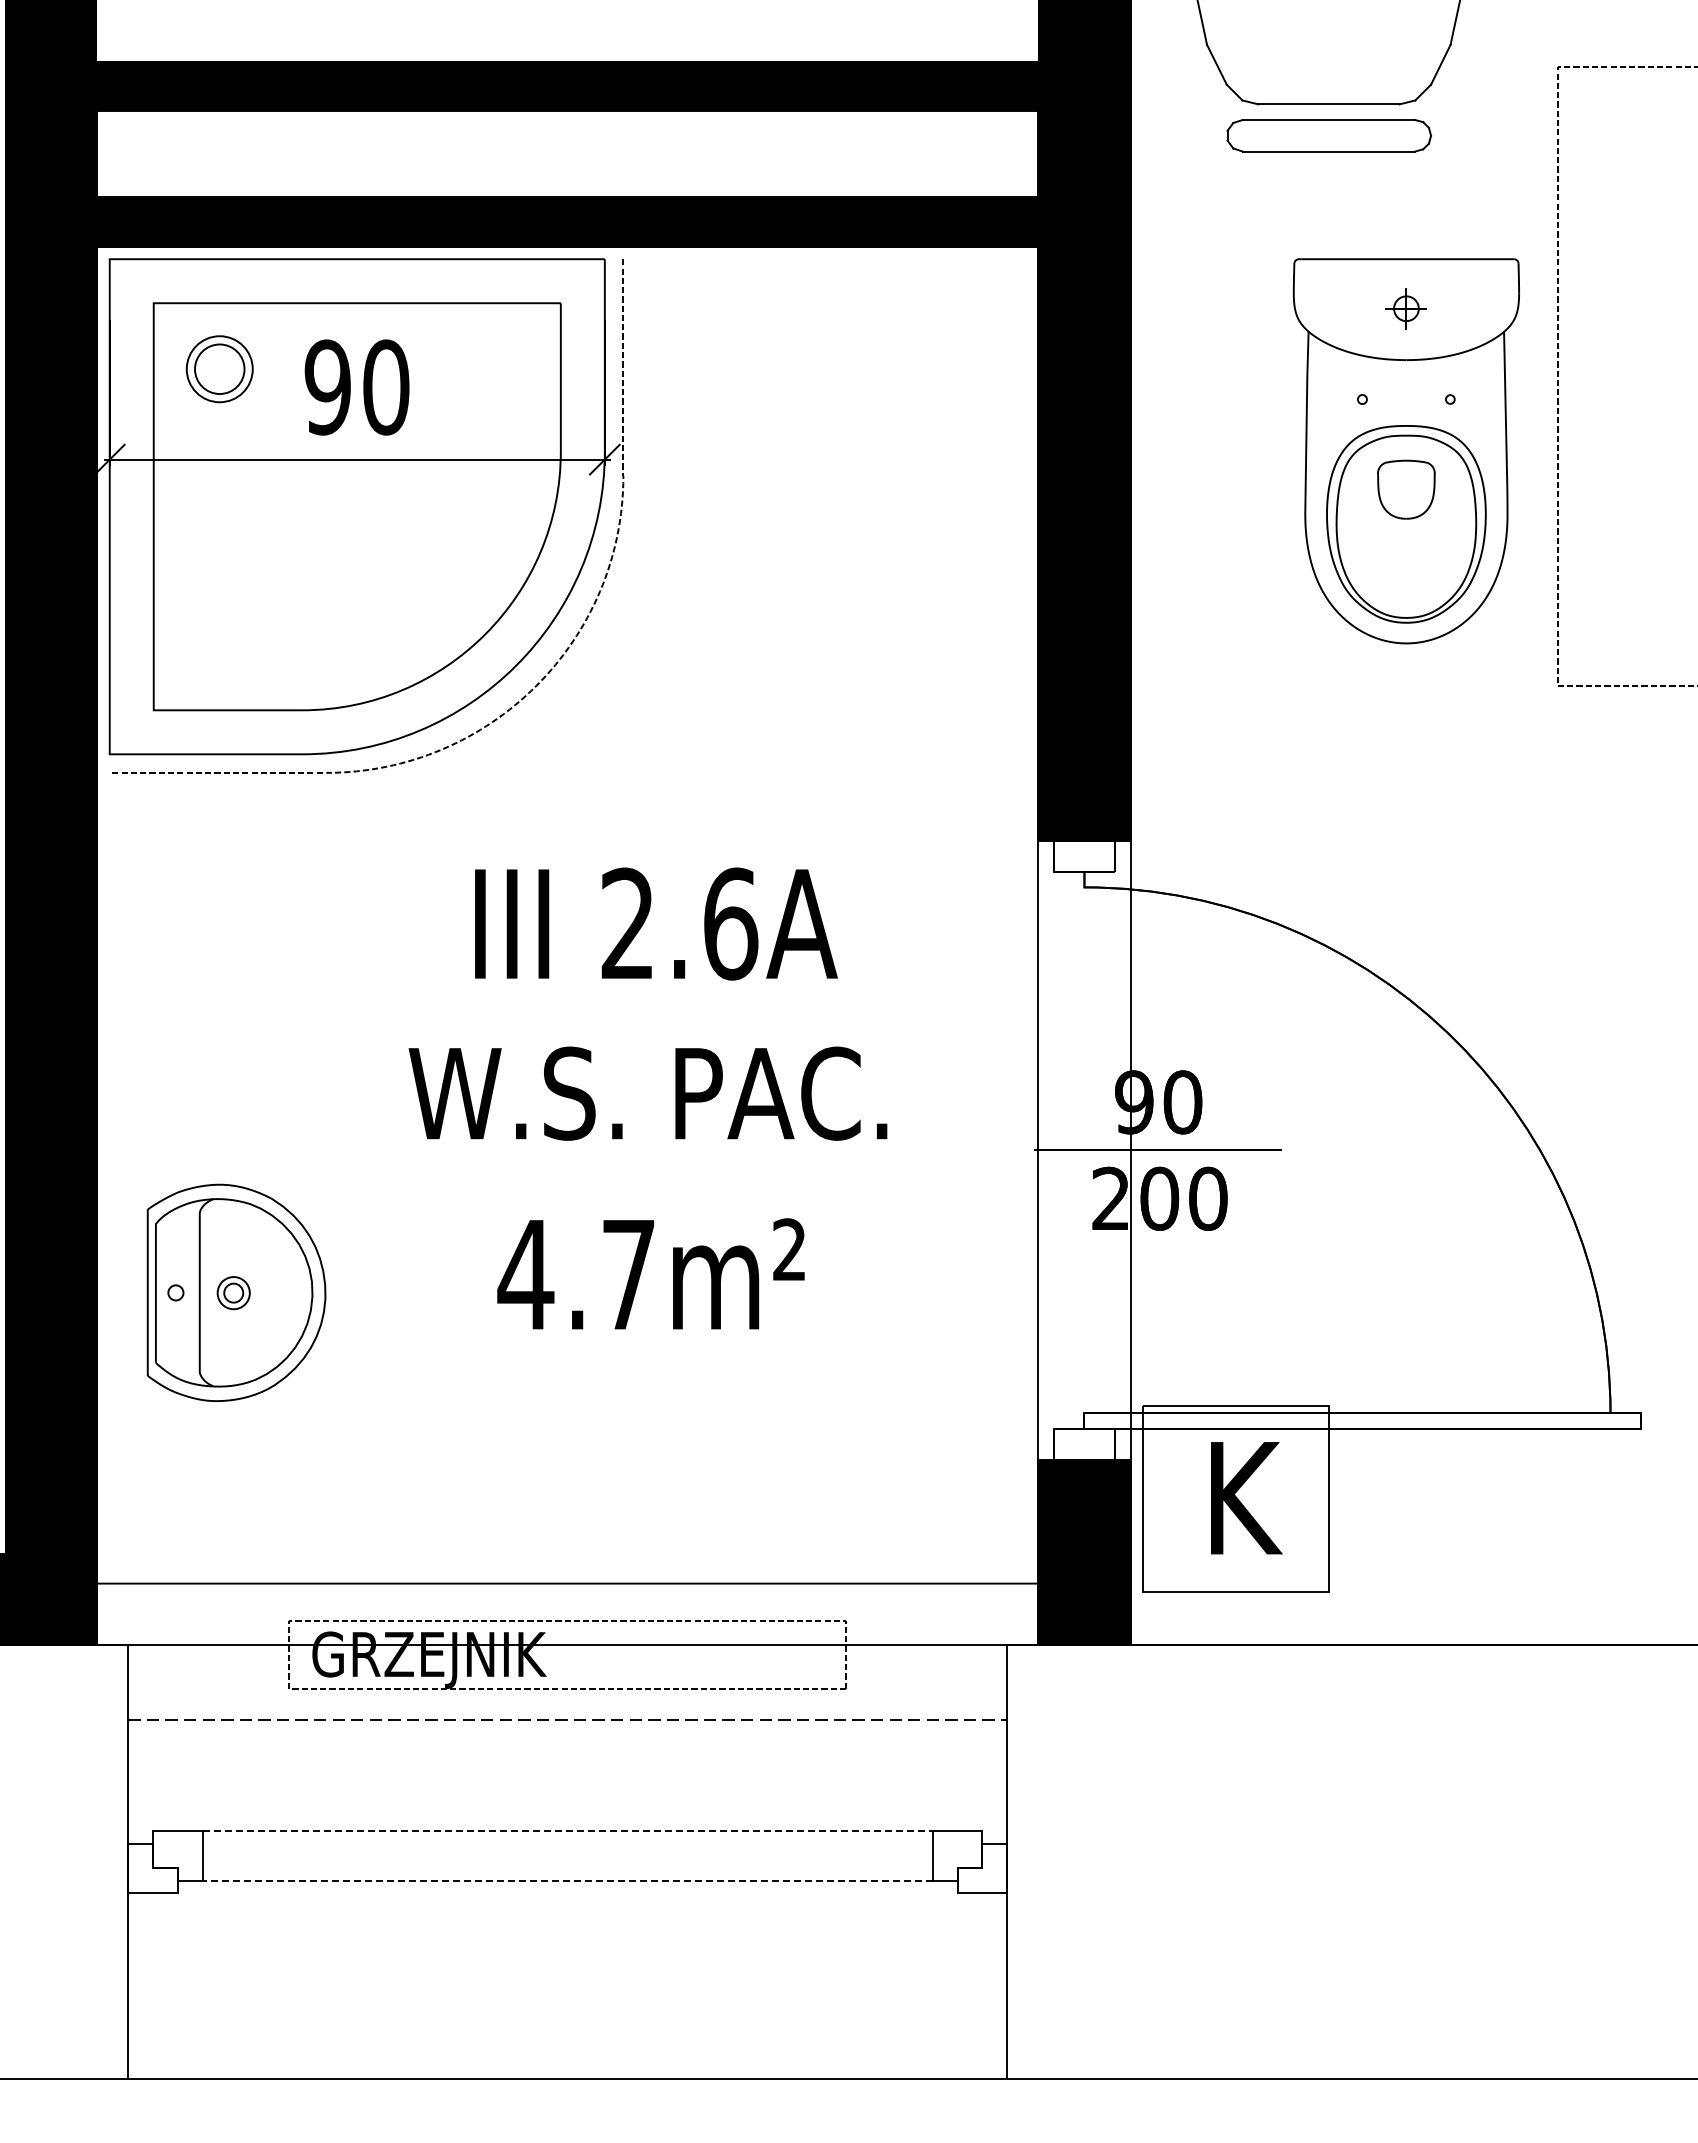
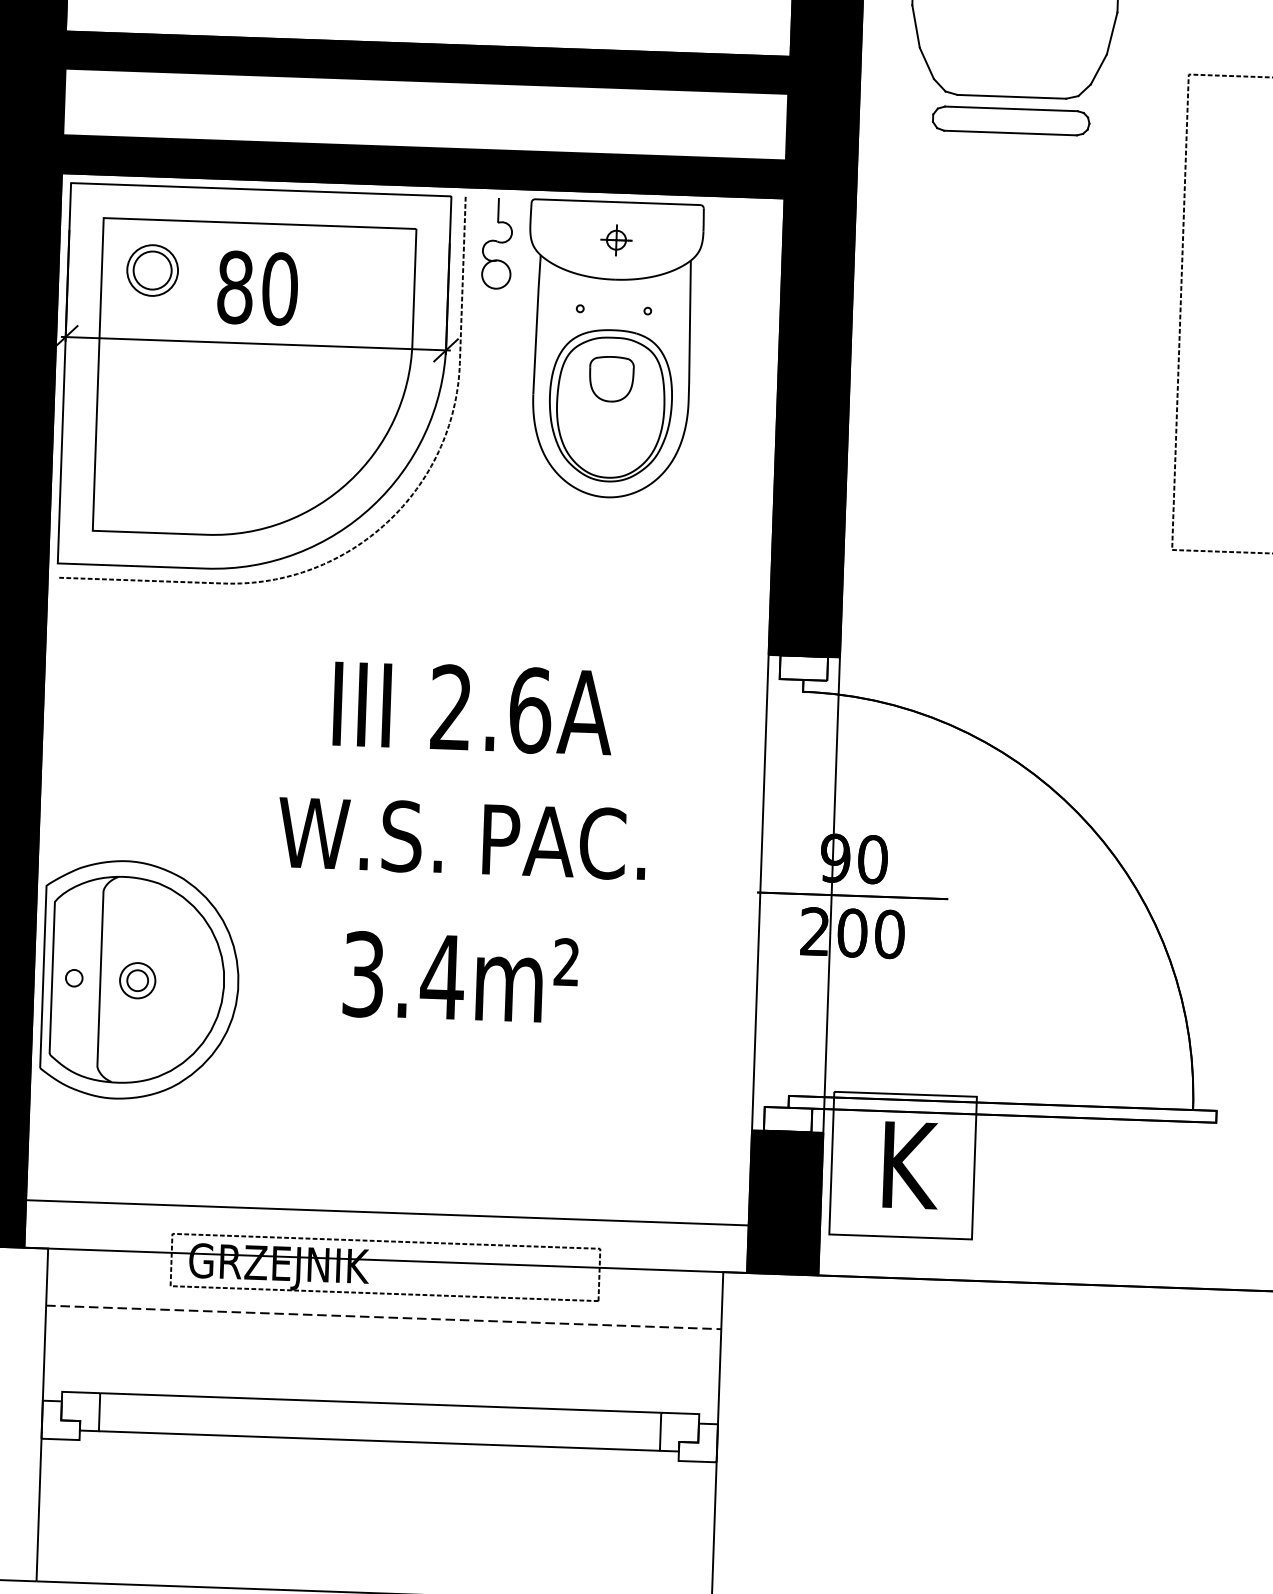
part: (666, 318) -> (497, 243), added
text: (327, 387) -> (234, 287), 90 -> 80
part: (1405, 451) -> (611, 349), moved
text: (577, 1274) -> (403, 975), 4.7m² -> 3.4m²
part: (236, 1292) -> (140, 980), size x1.43
line: (568, 1831) -> (381, 1403), dashed -> solid
line: (567, 1880) -> (379, 1440), dashed -> solid

